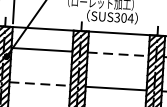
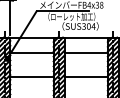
line: (118, 54) -> (86, 52), dashed -> solid
line: (40, 83) -> (32, 76), dashed -> solid

